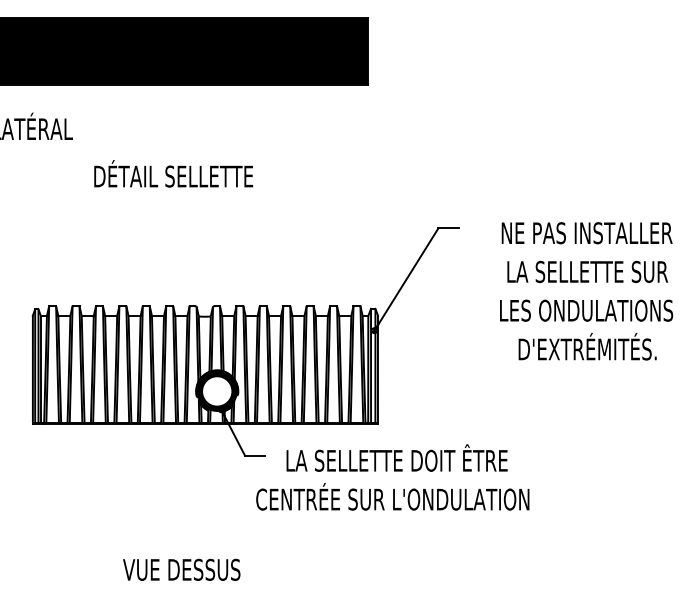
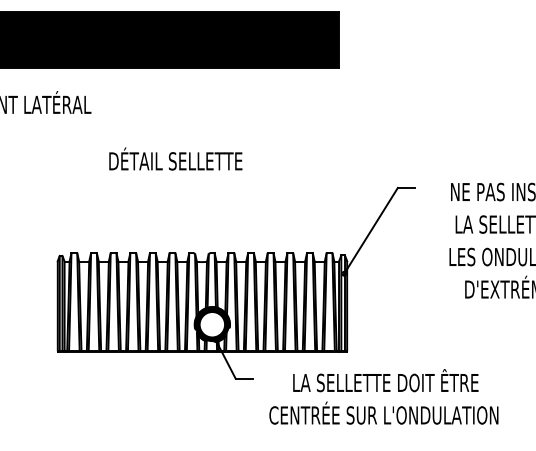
text: (173, 173) -> (175, 158), moved
text: (396, 457) -> (385, 380), moved
text: (392, 496) -> (383, 412), moved

